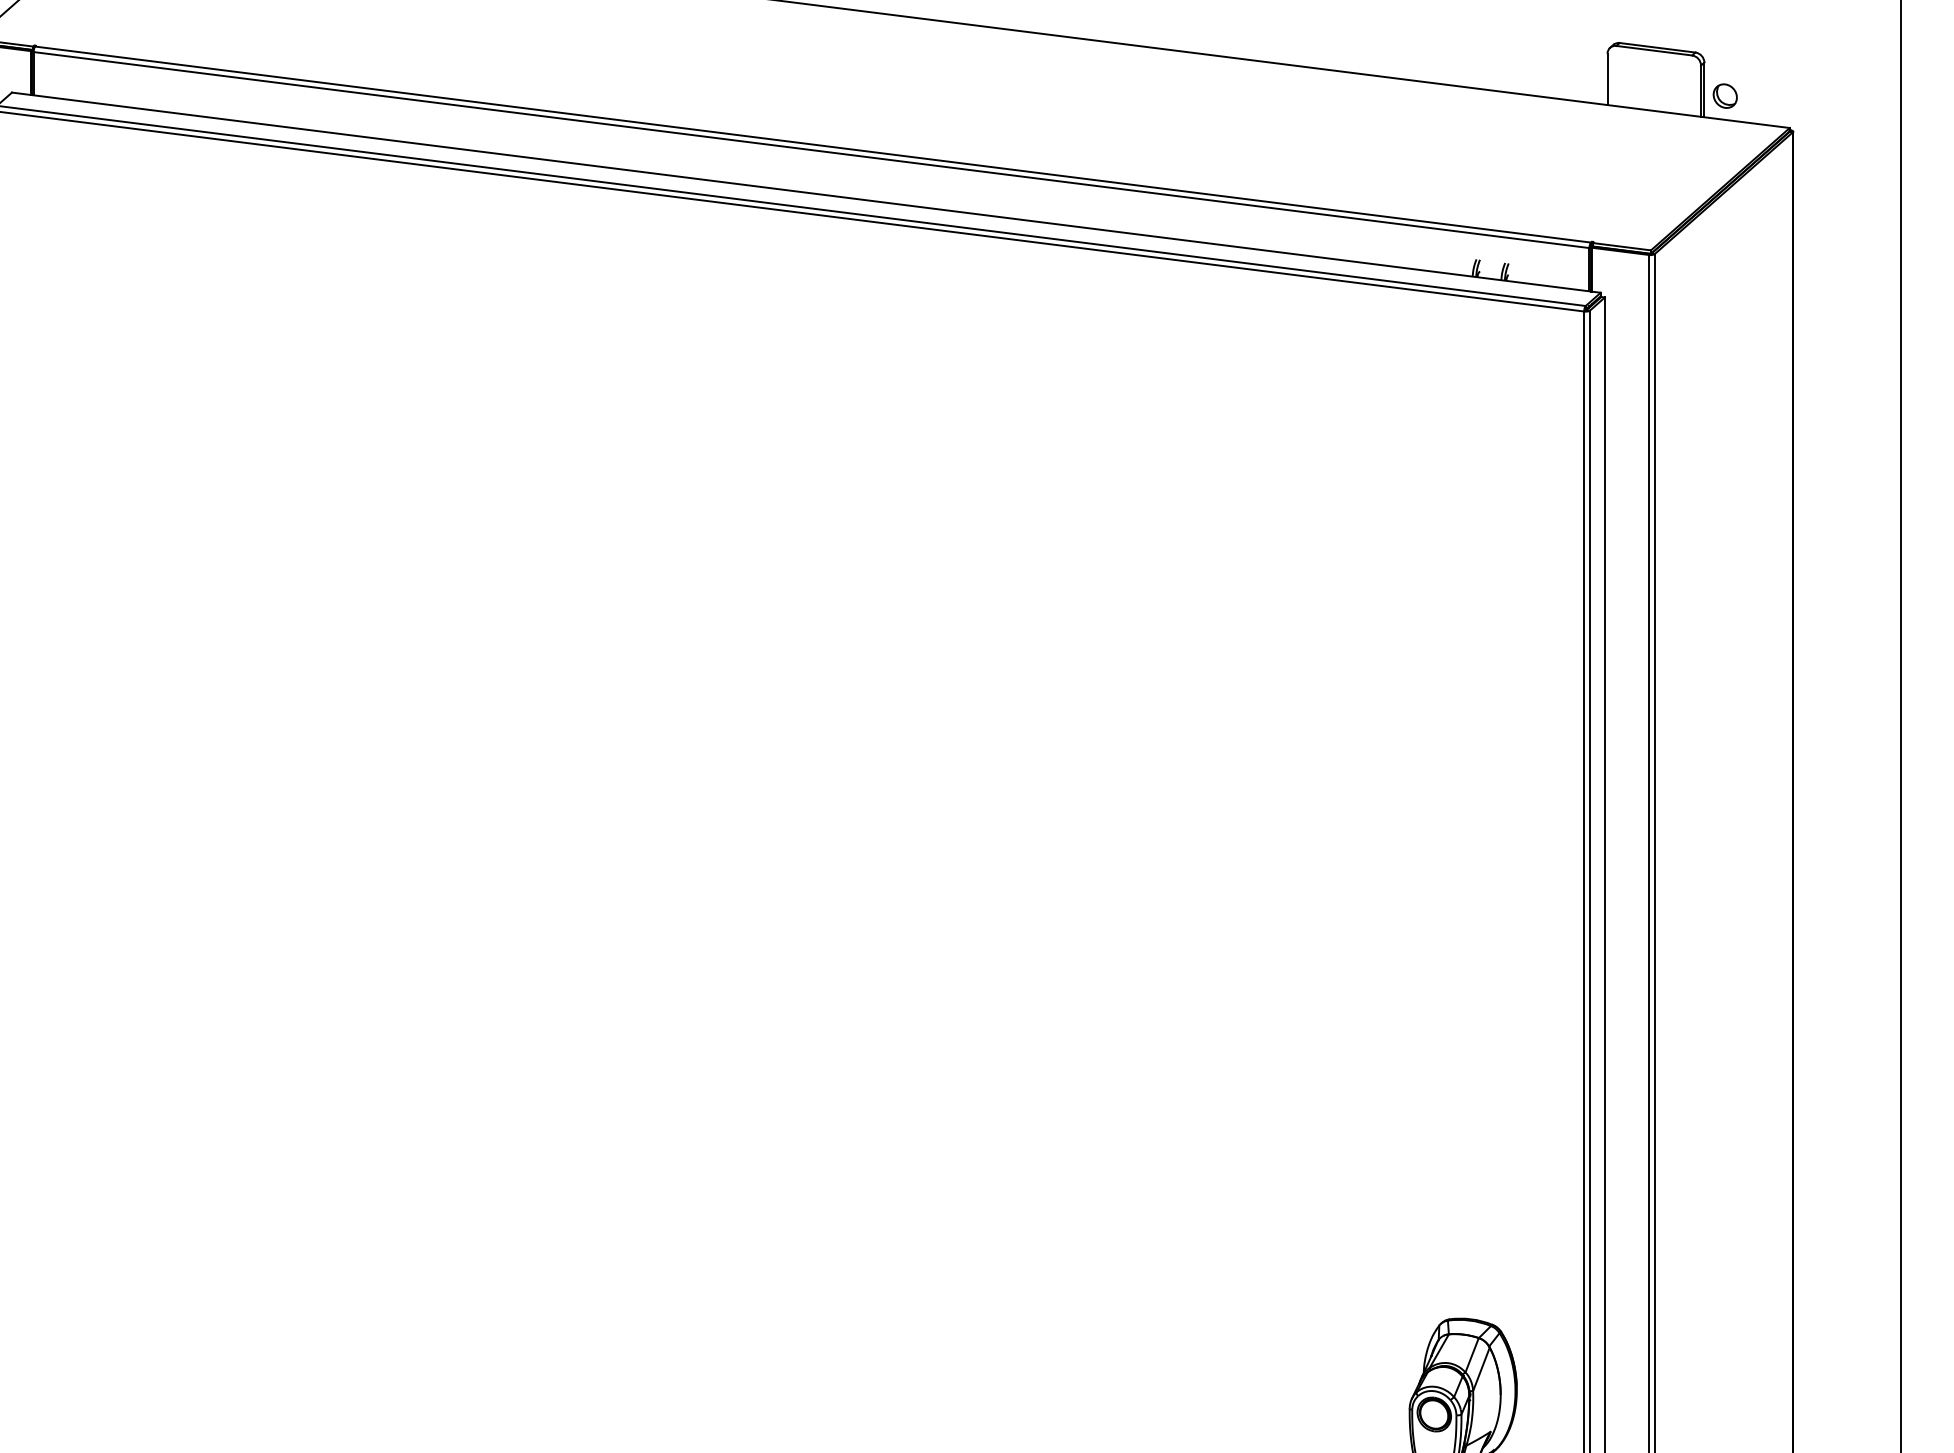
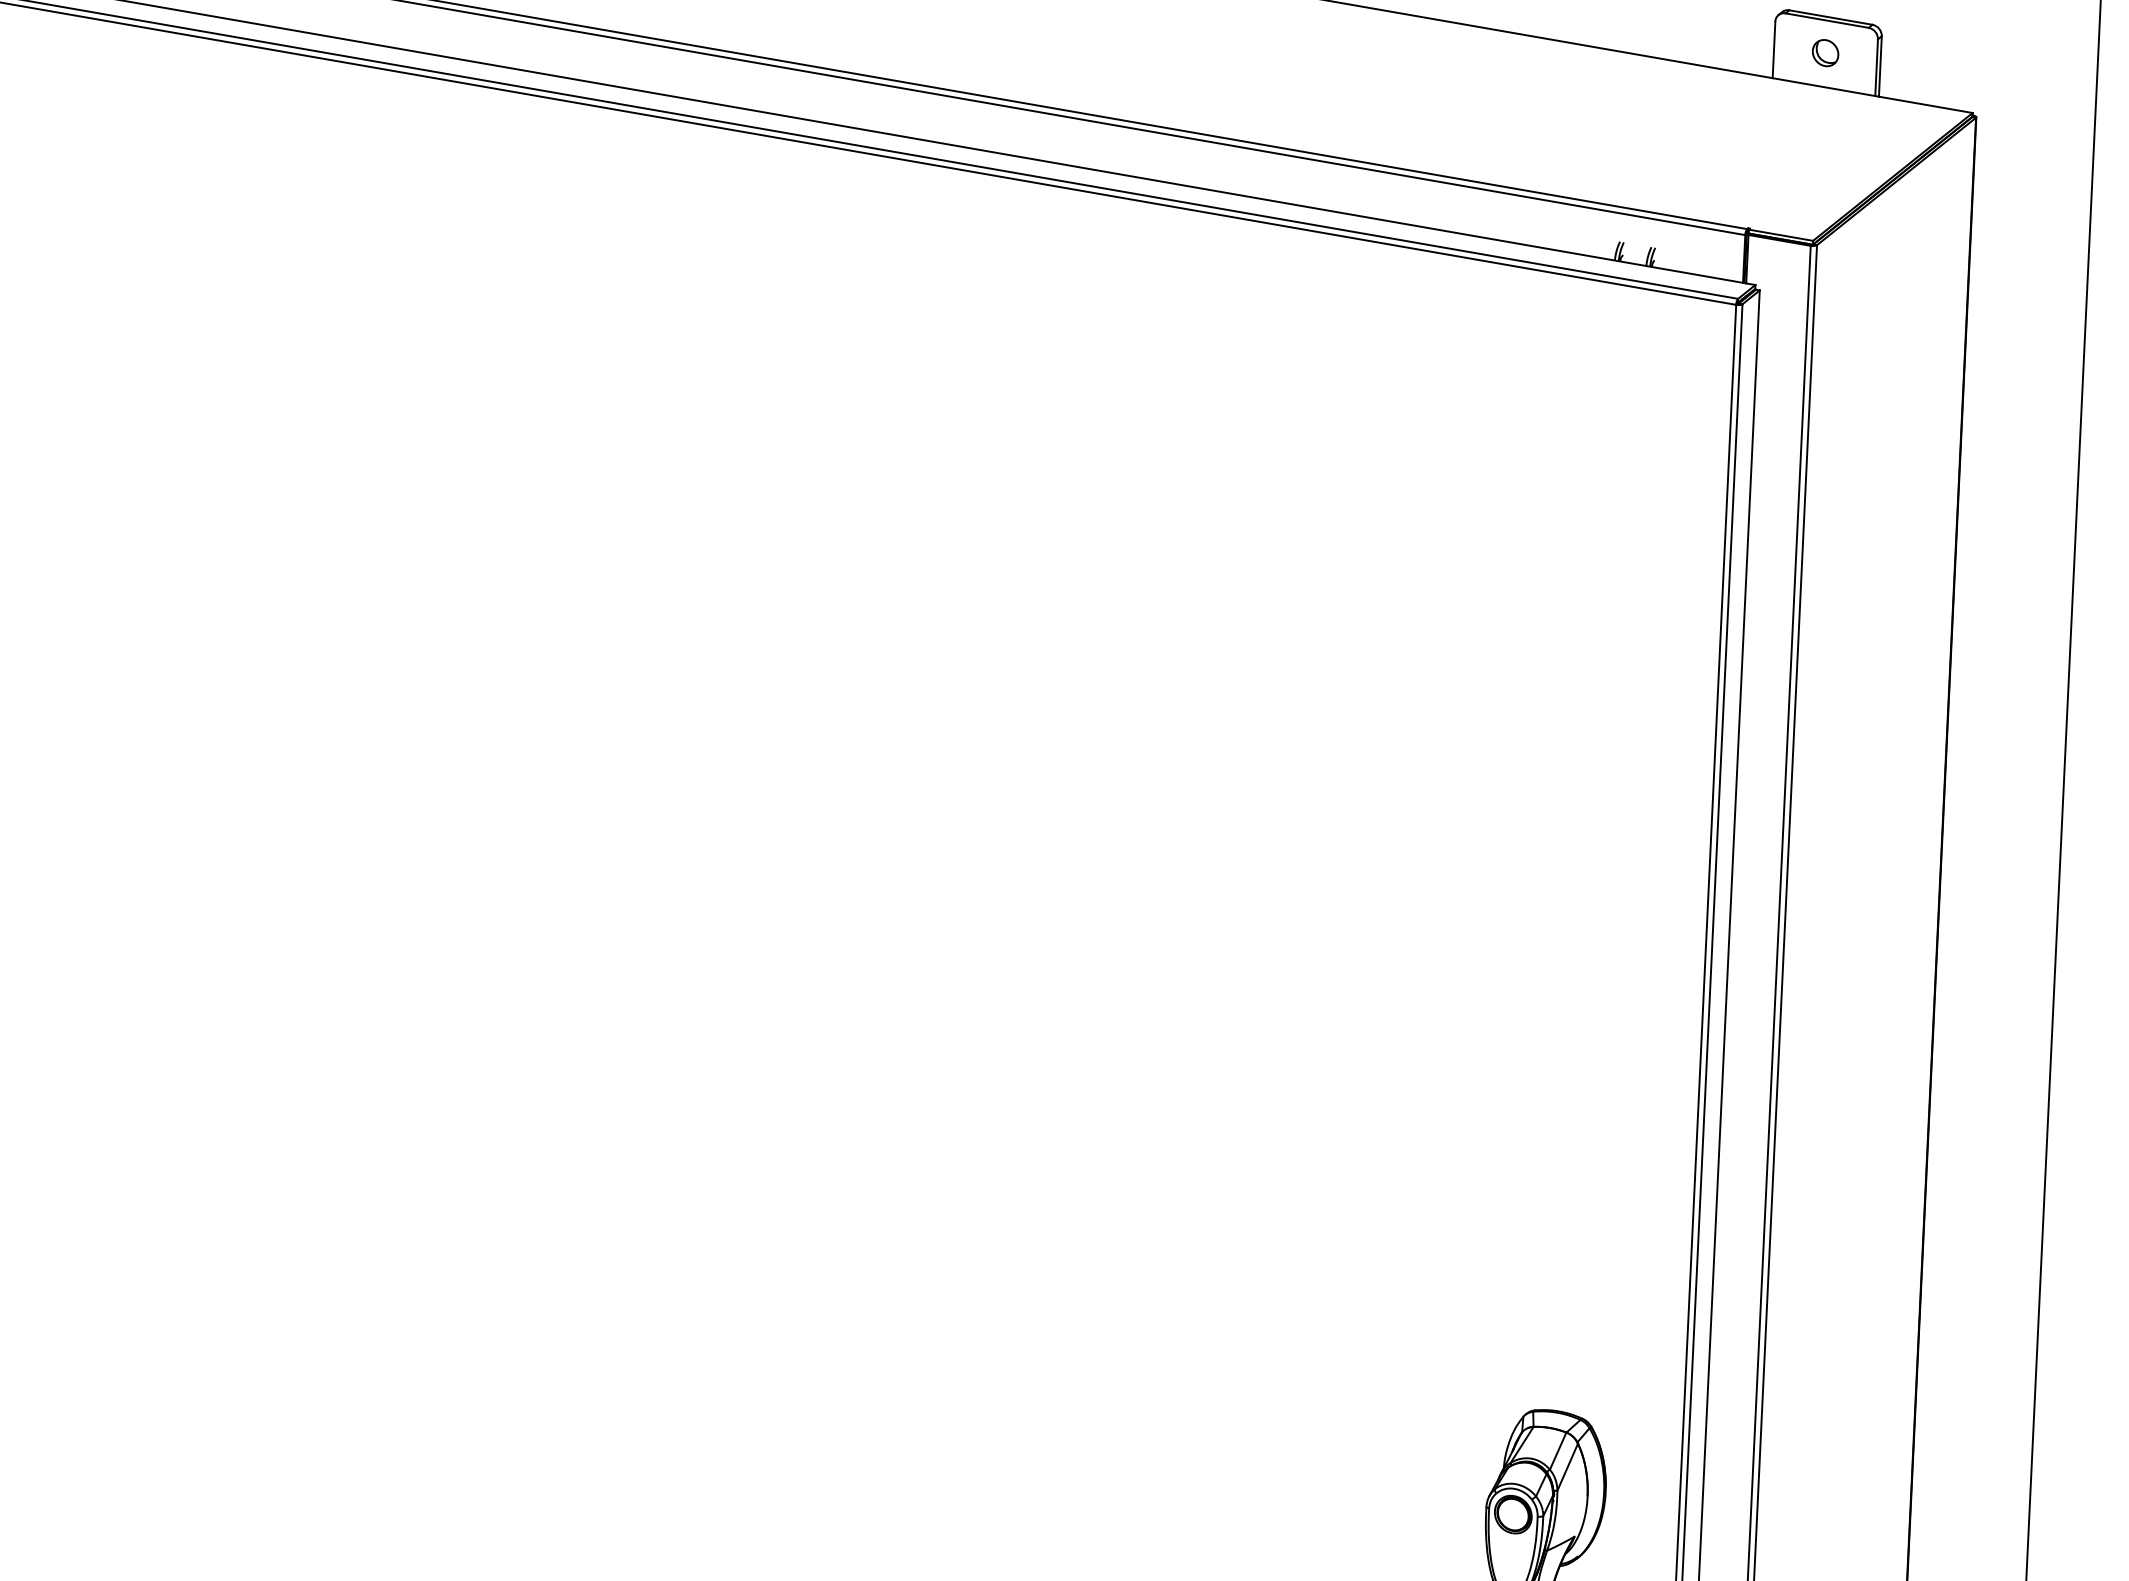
part: (1724, 95) -> (1824, 52), moved

